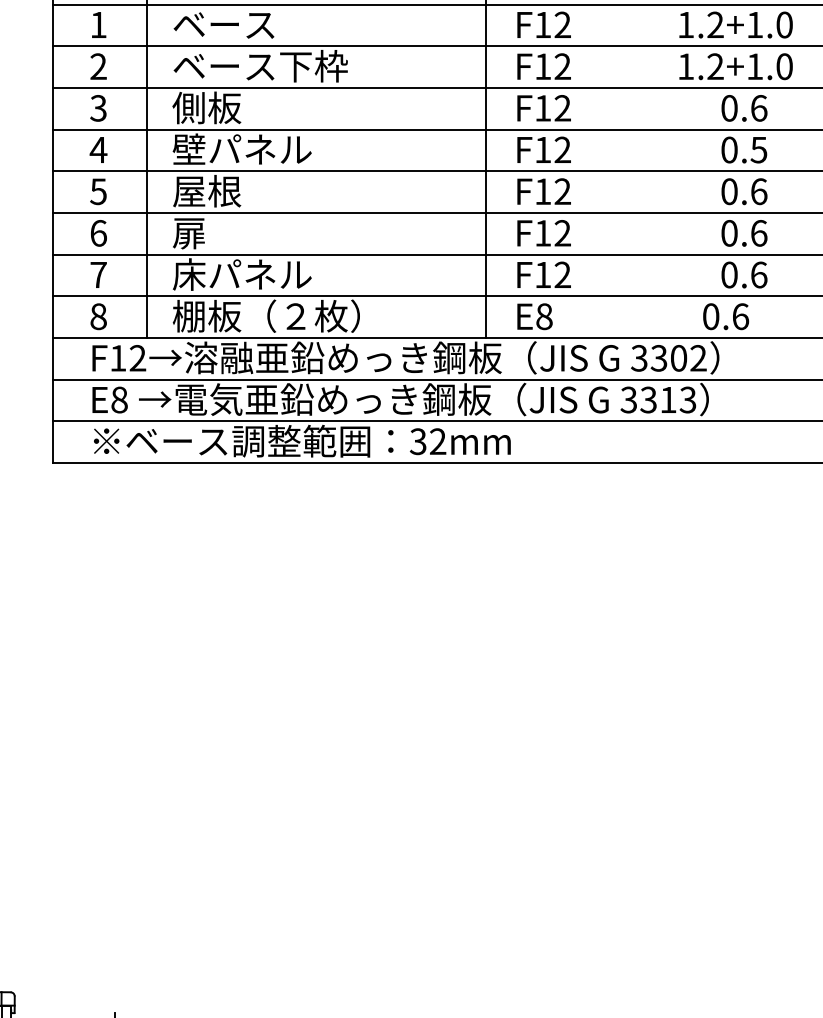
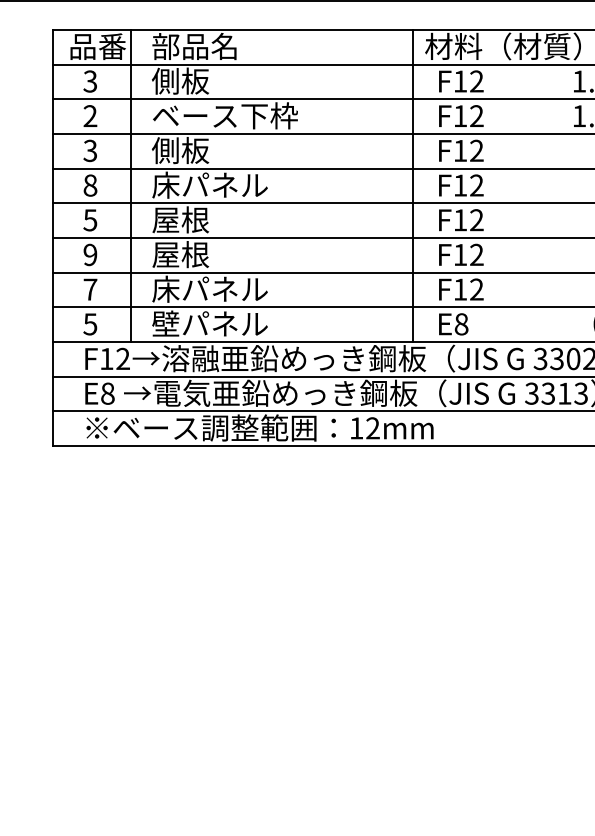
text: (98, 24) -> (90, 81), 1 -> 3
text: (223, 24) -> (194, 81), ベース -> 側板
text: (98, 149) -> (90, 185), 4 -> 8
text: (188, 149) -> (165, 185), 壁パネル -> 床パネル
text: (207, 232) -> (181, 254), 扉 -> 屋根
text: (98, 233) -> (90, 255), 6 -> 9
text: (265, 315) -> (229, 323), 棚板（２枚） -> 壁パネル
text: (98, 316) -> (90, 324), 8 -> 5
text: (417, 441) -> (355, 428), 32mm -> 12mm

